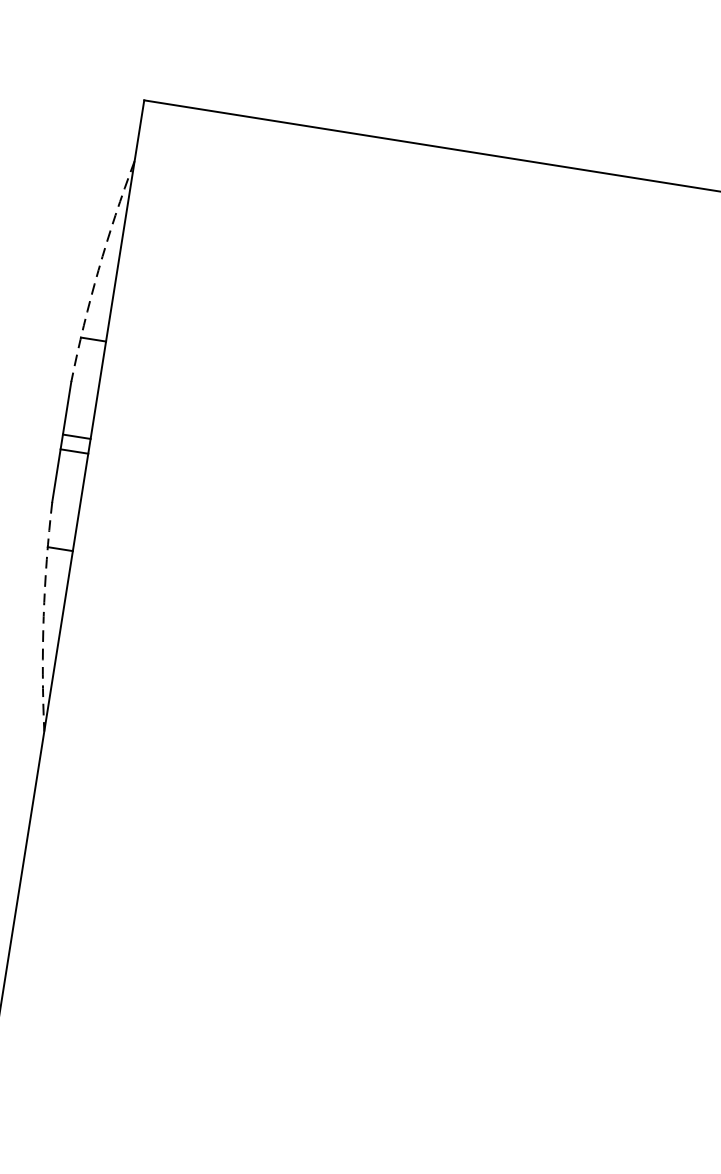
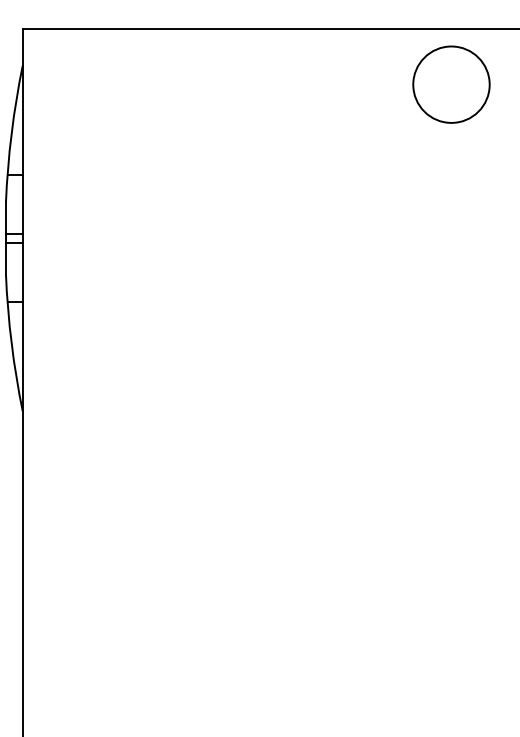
arc: (98, 270) -> (11, 133), dashed -> solid
arc: (43, 616) -> (11, 343), dashed -> solid

